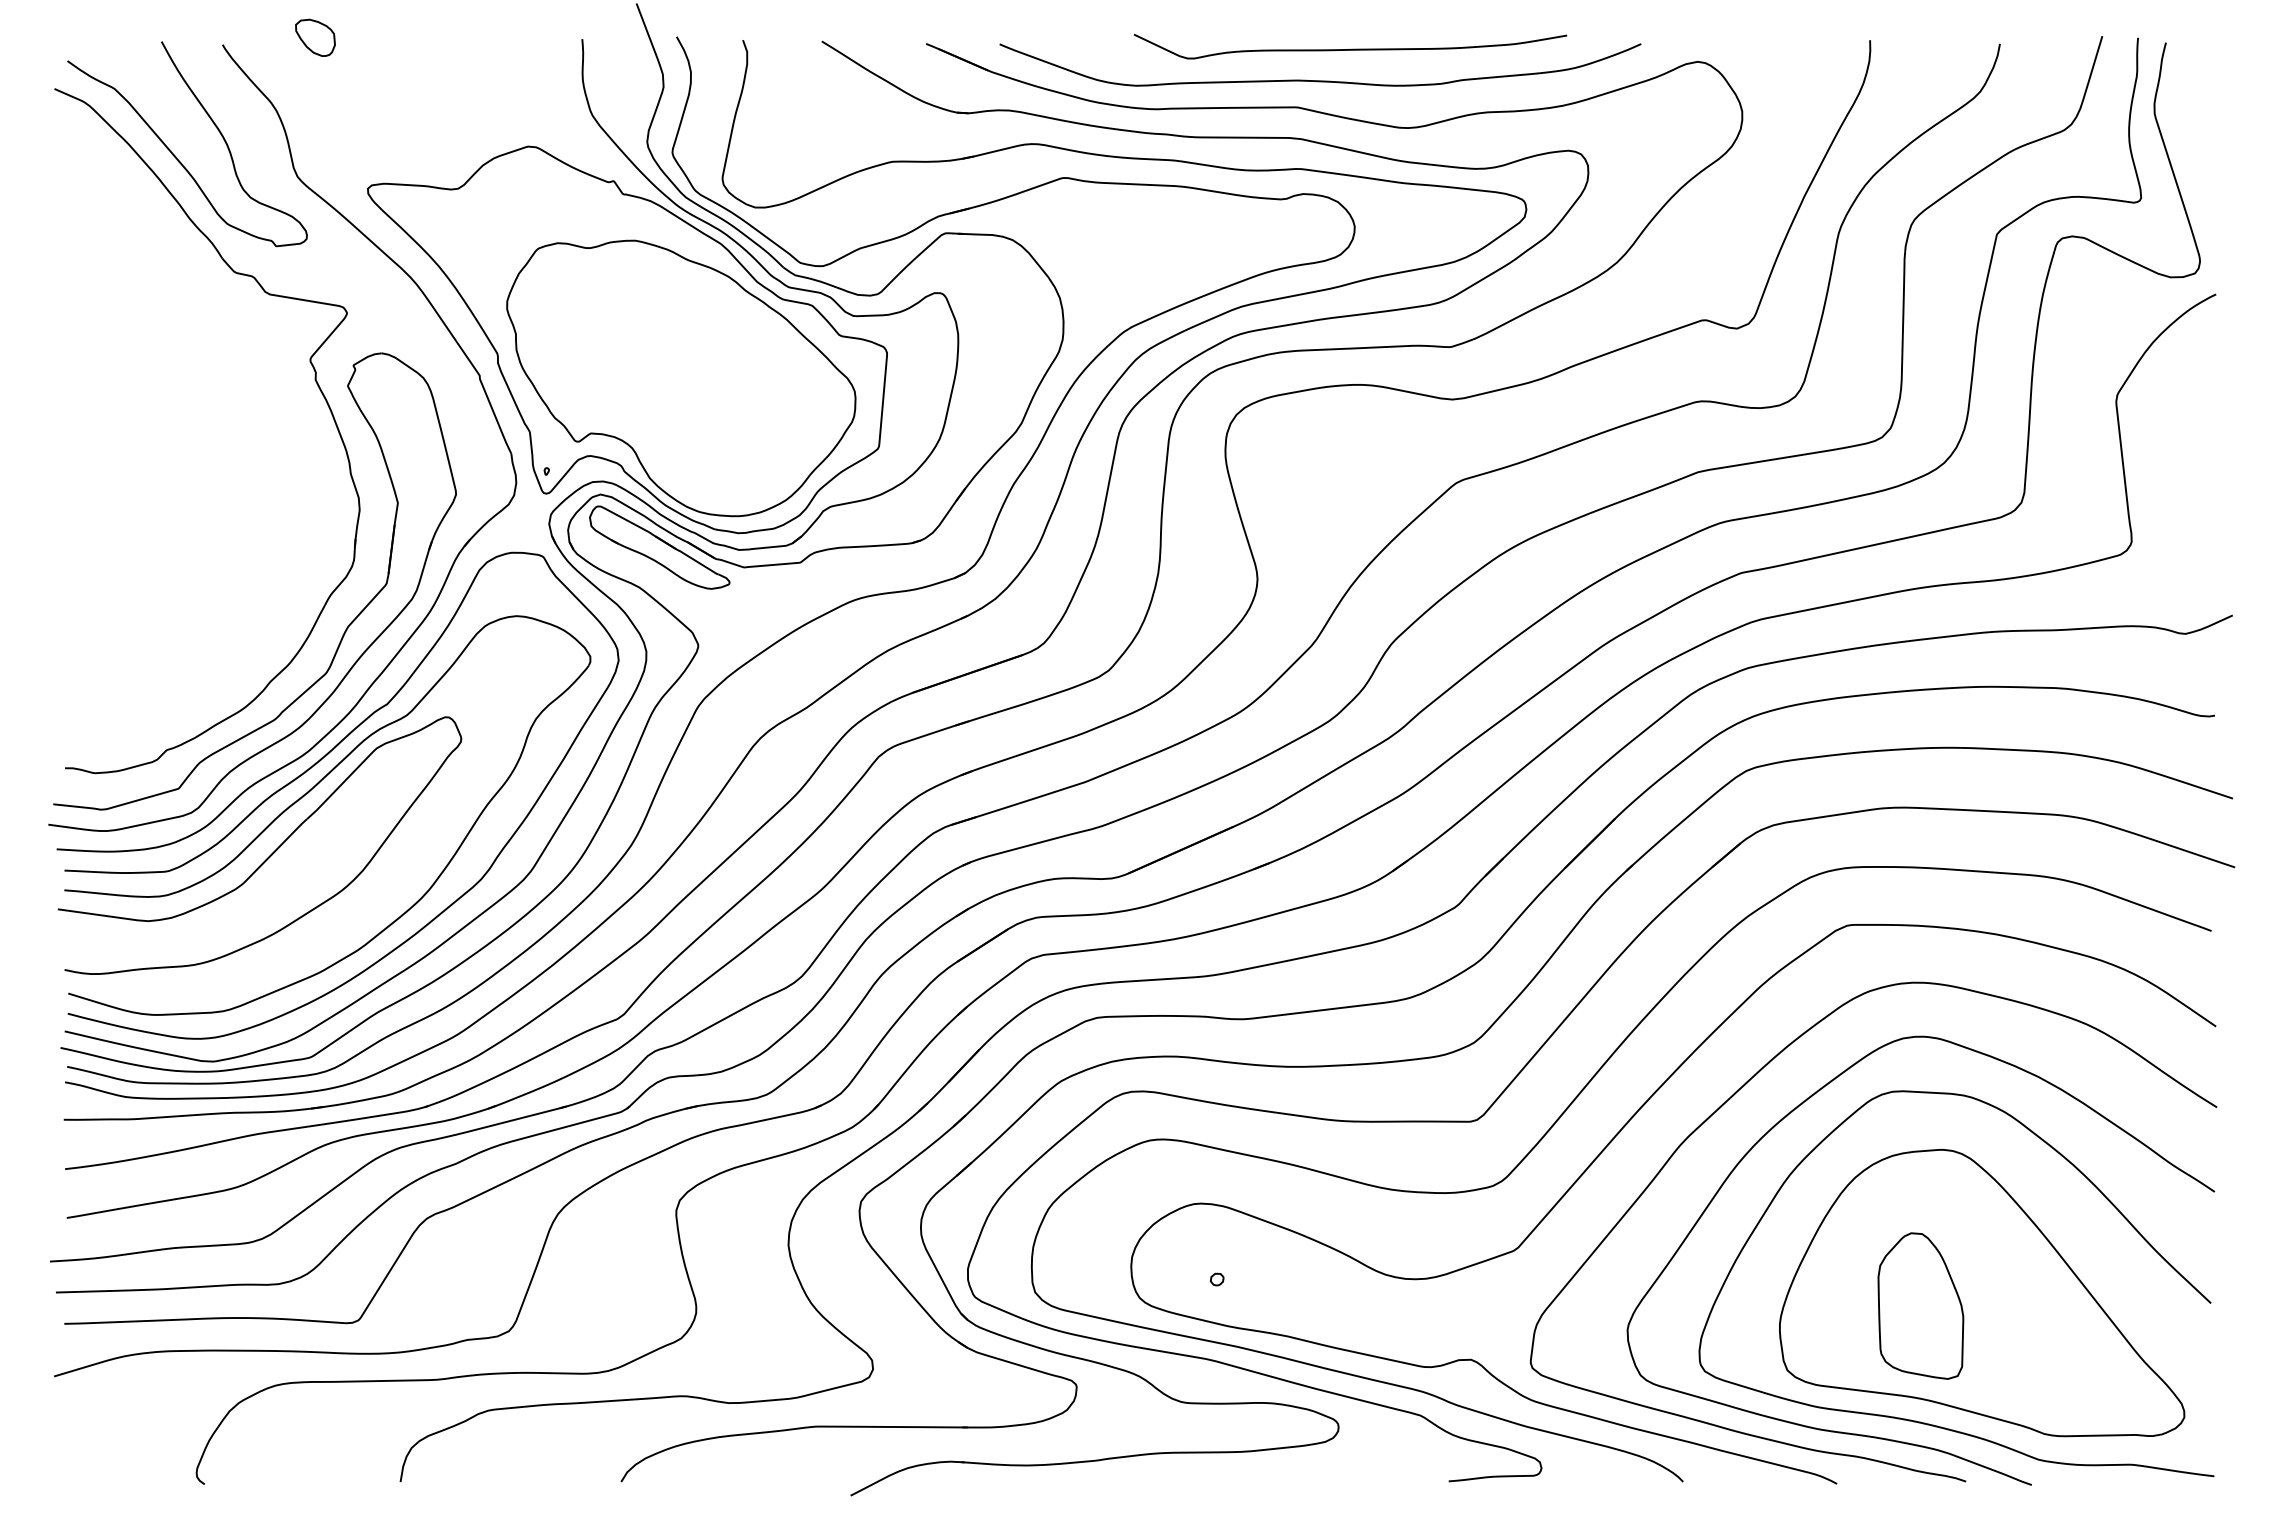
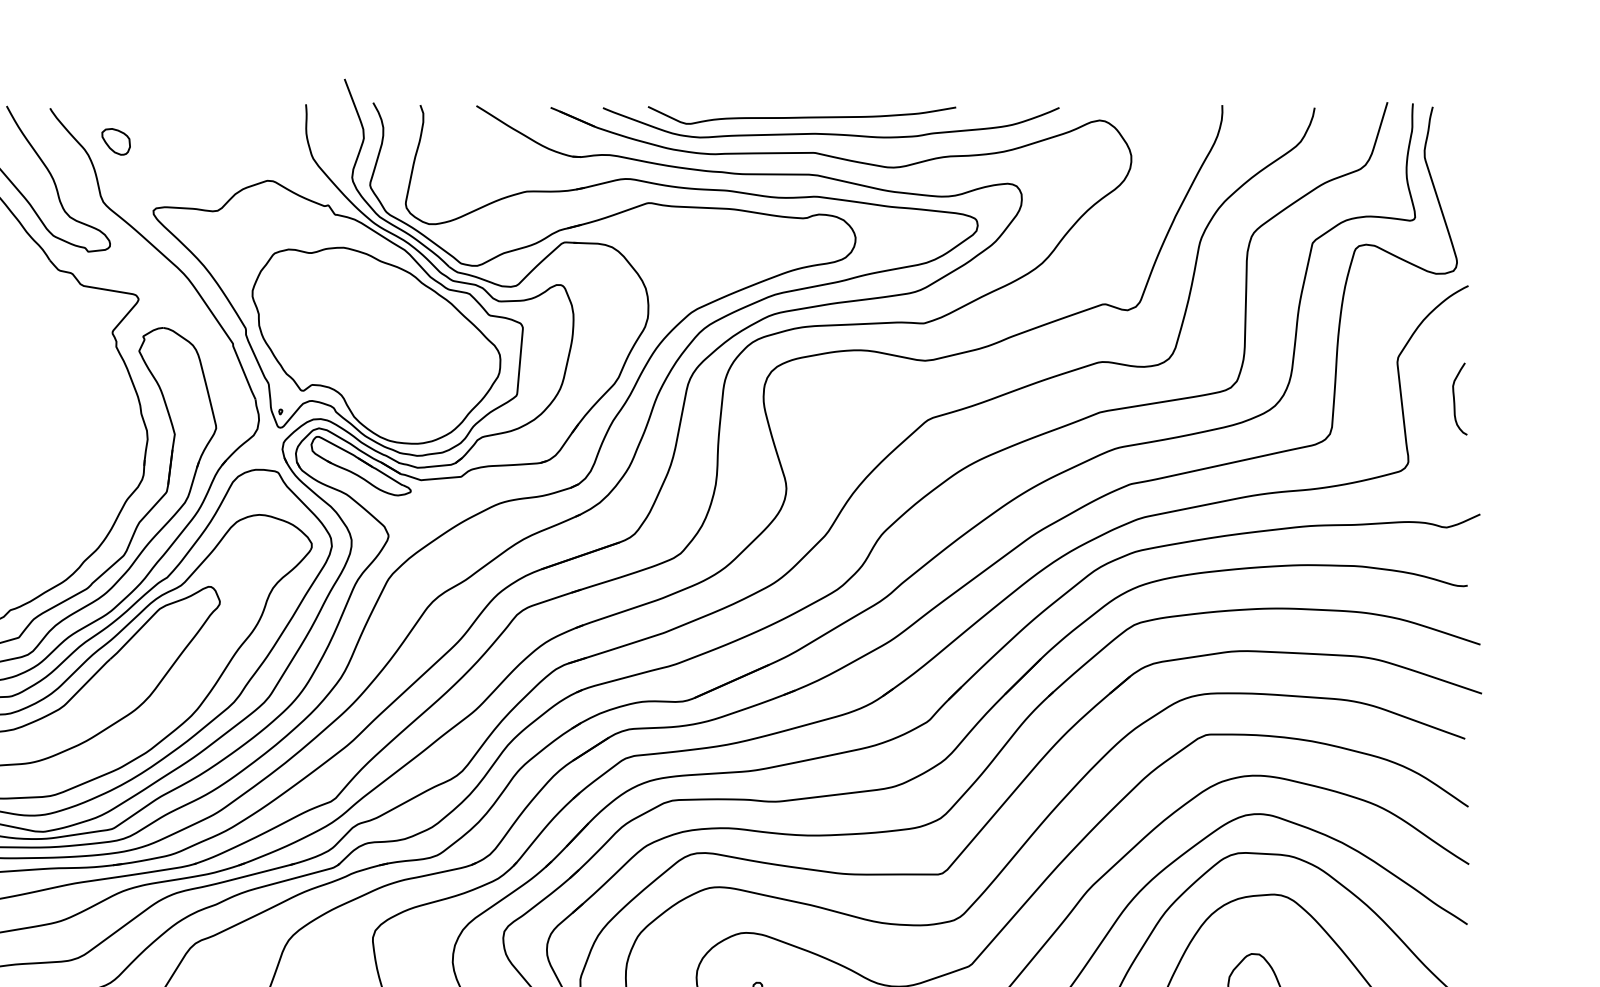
part: (315, 37) -> (116, 141), moved
curve: (1351, 48) -> (802, 116), moved
curve: (2196, 453) -> (1454, 399), added

